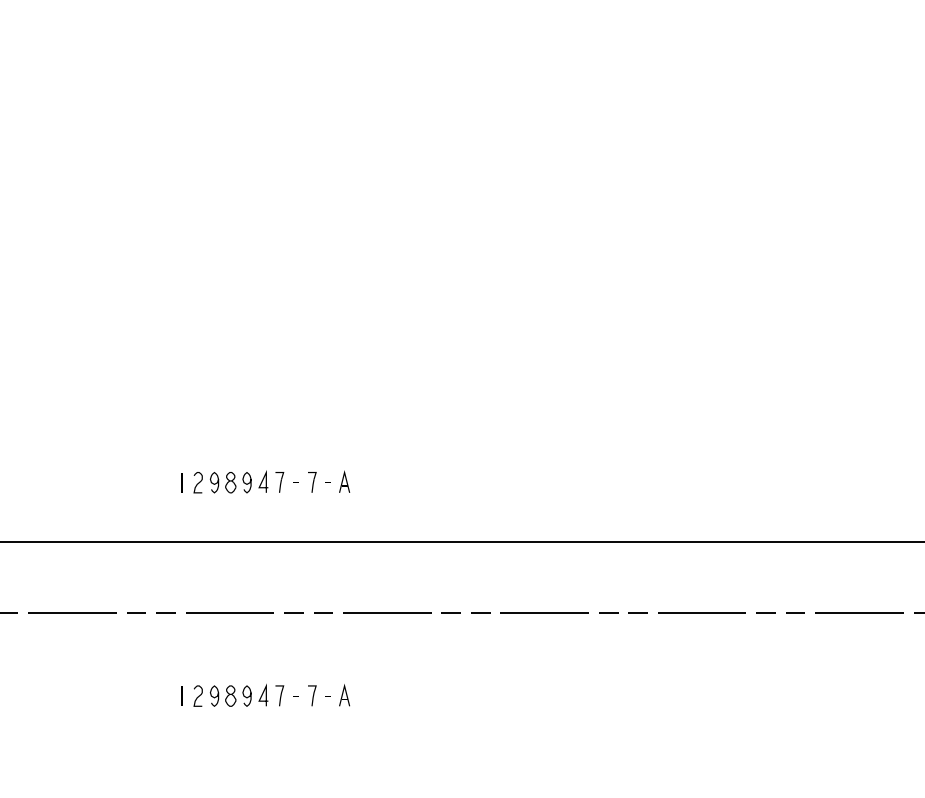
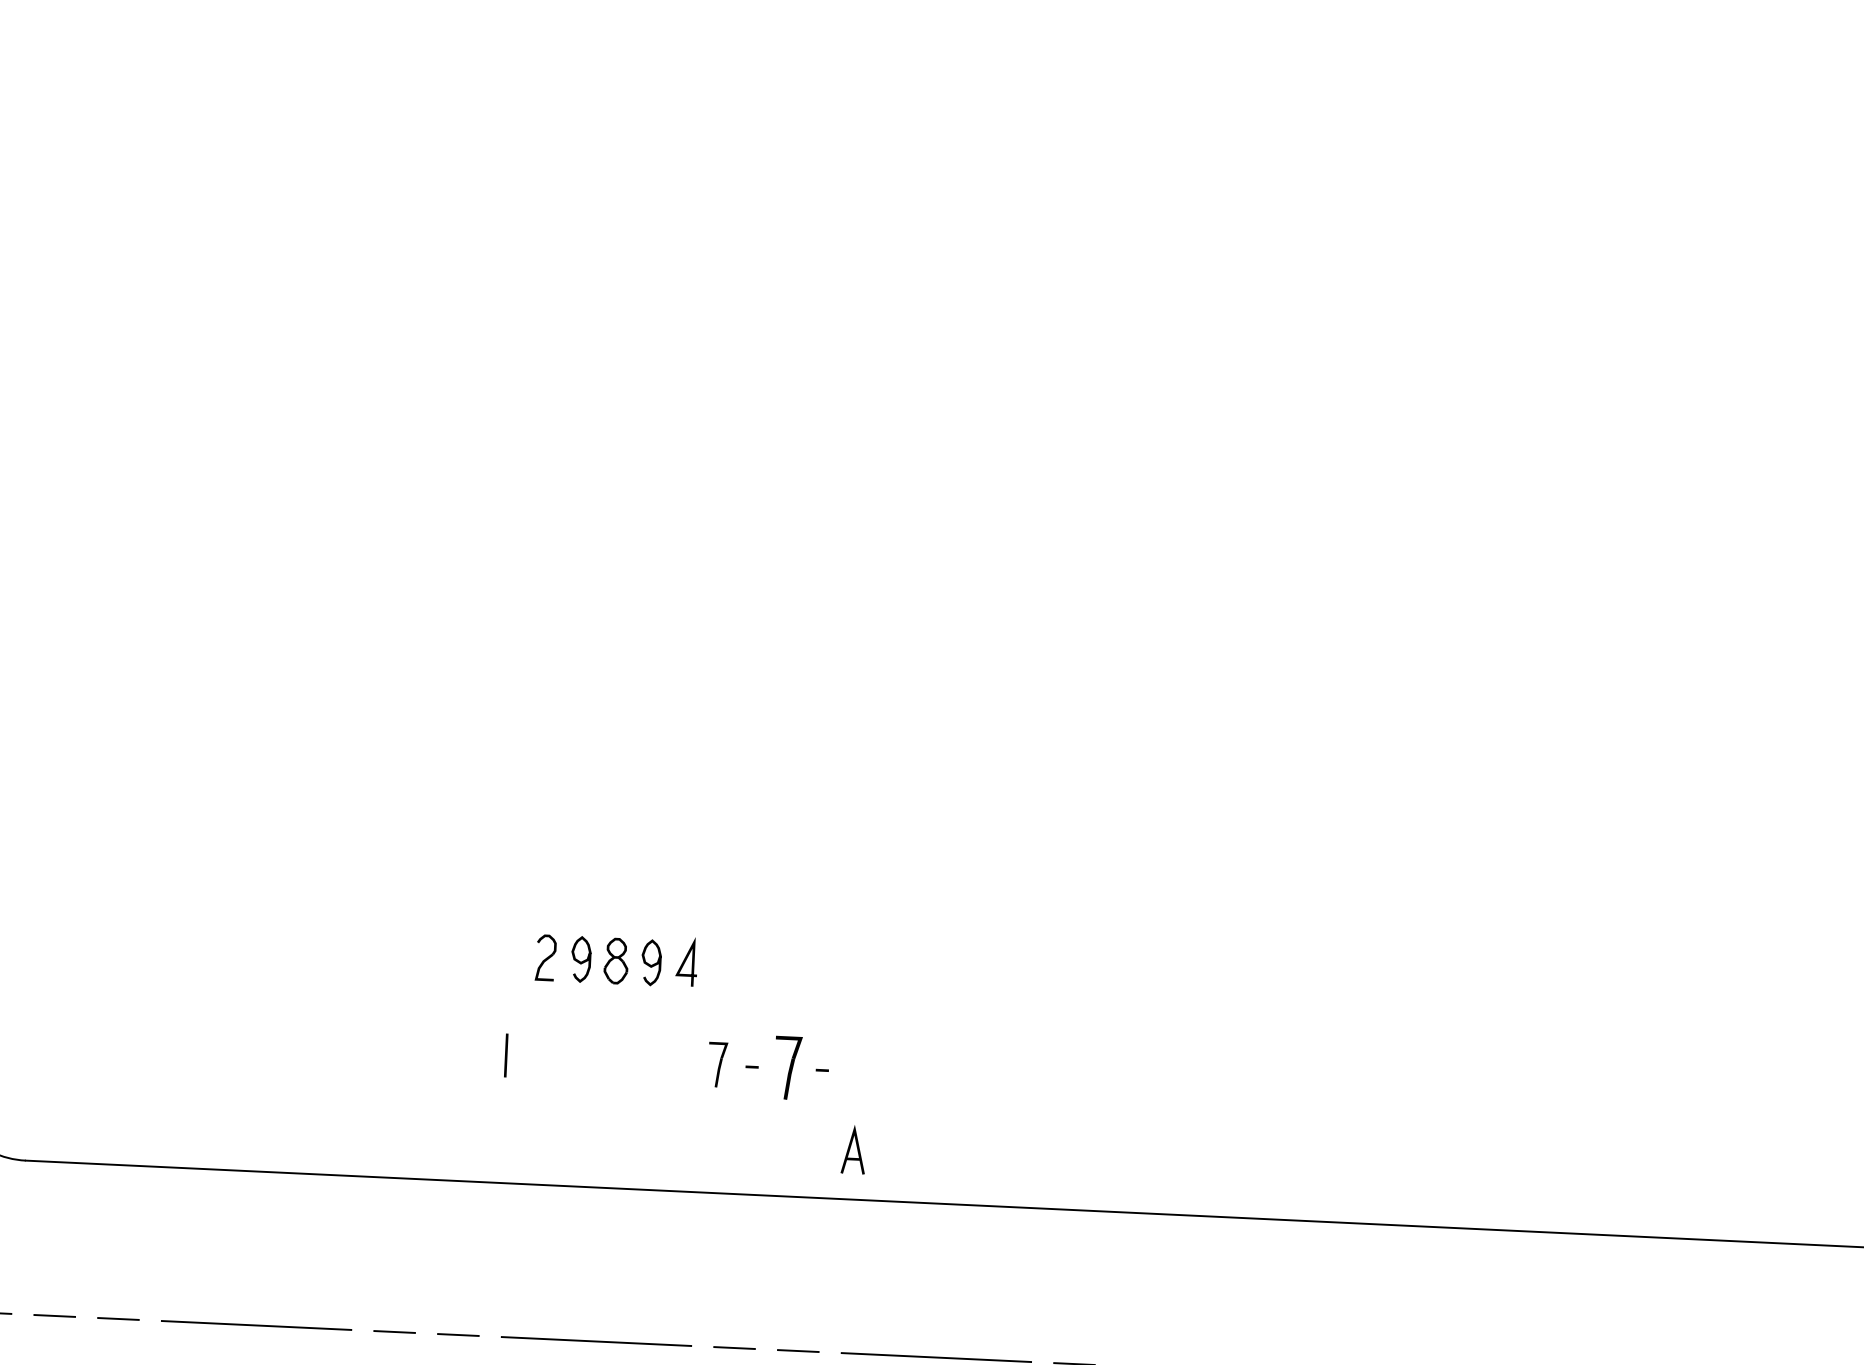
part: (230, 481) -> (615, 958), moved
part: (344, 481) -> (853, 1149), moved
part: (312, 482) -> (788, 1068), size x1.4

